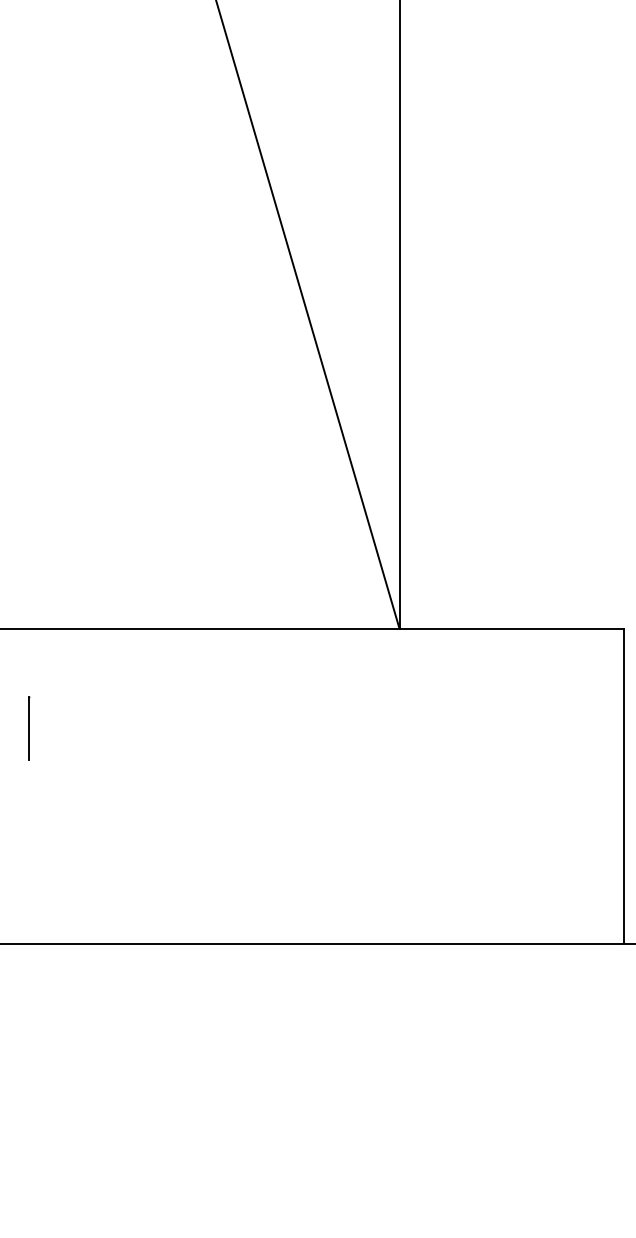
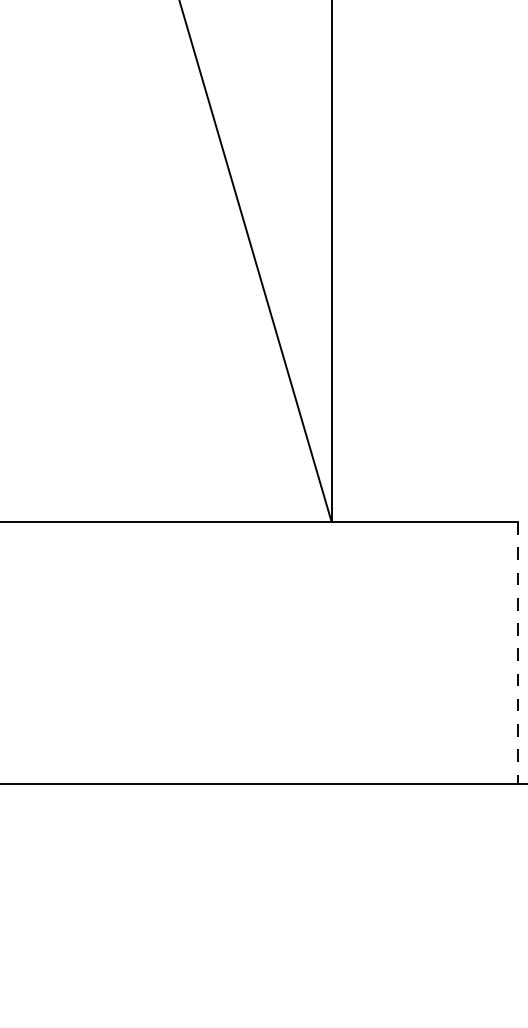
line: (29, 728) -> (24, 604), removed
line: (623, 787) -> (517, 653), solid -> dashed

